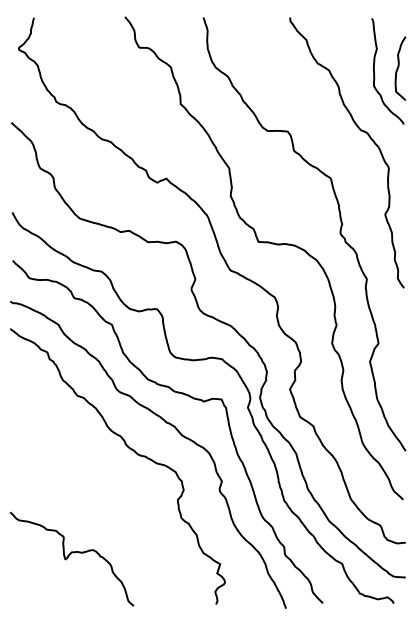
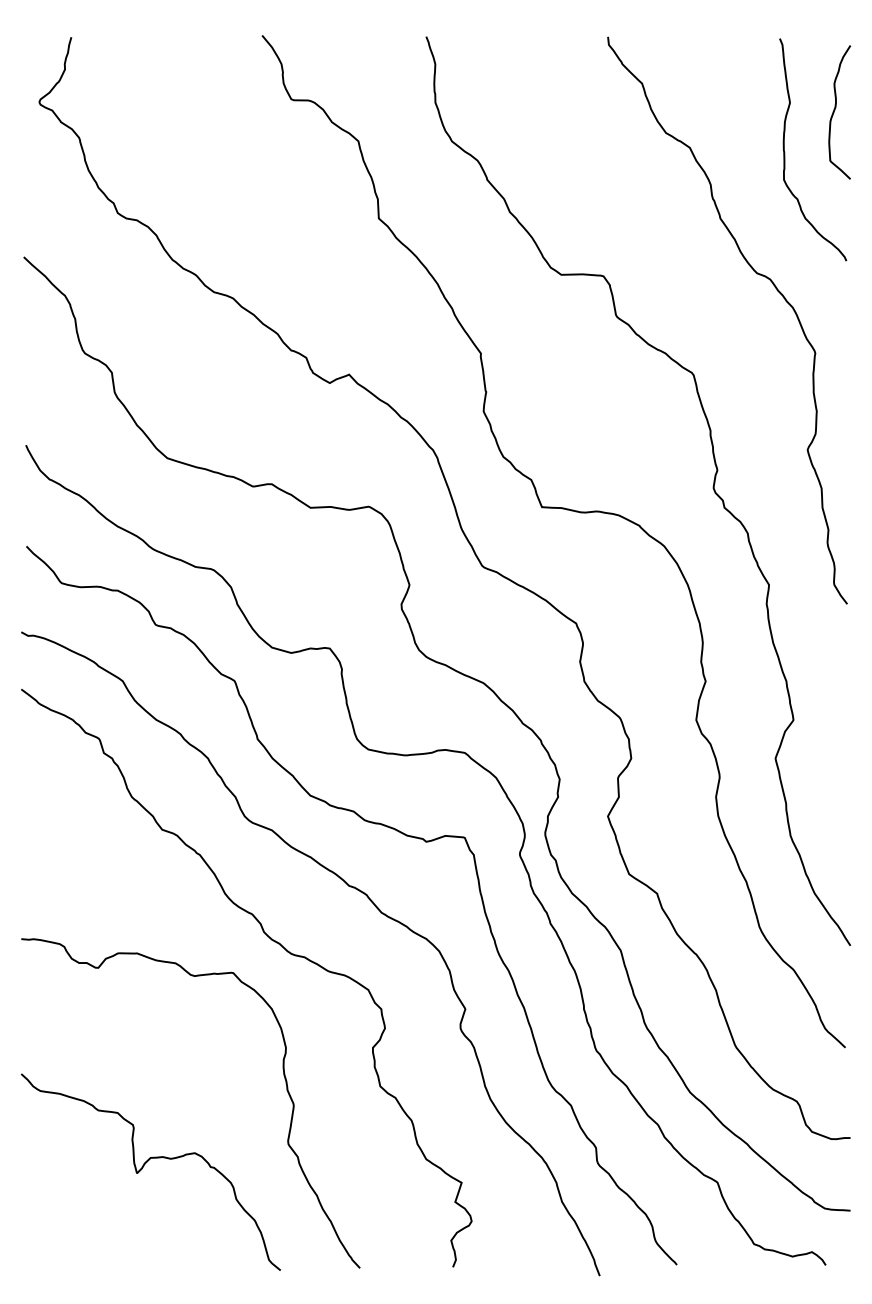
curve: (398, 68) -> (835, 112), moved
curve: (135, 516) -> (284, 1082), added

